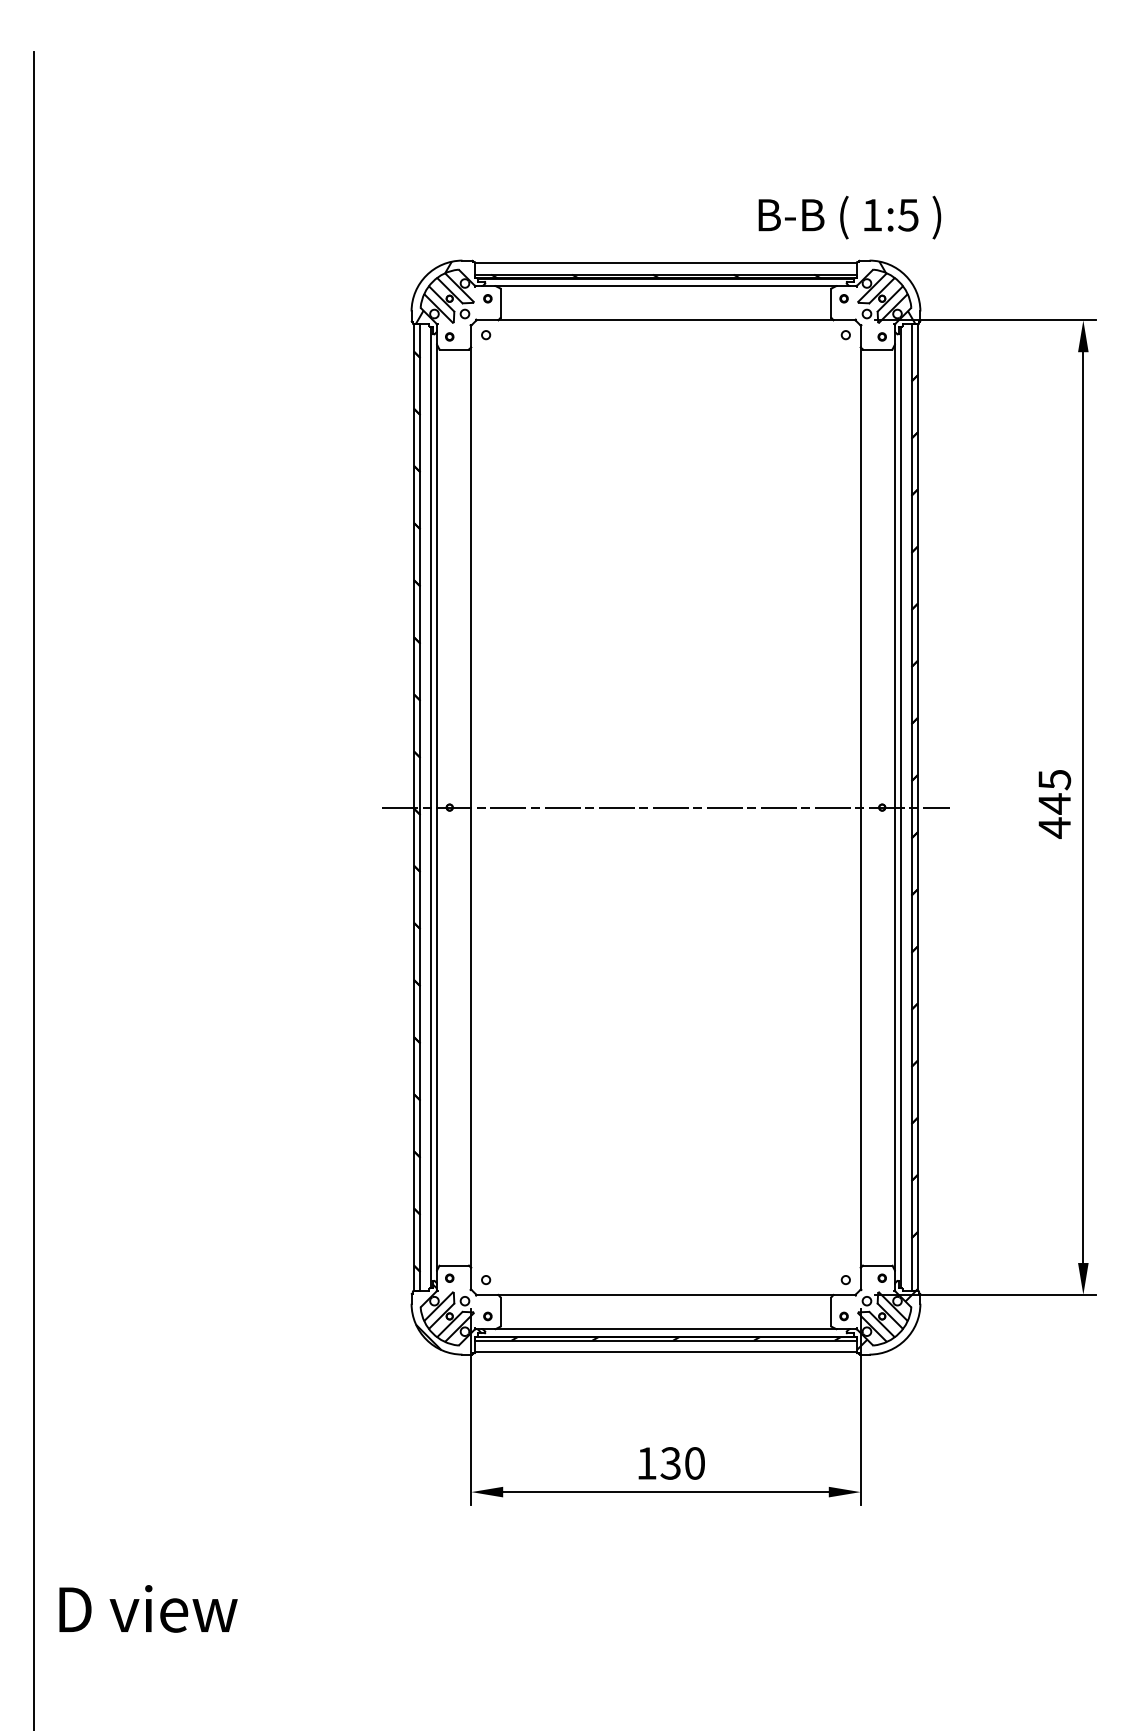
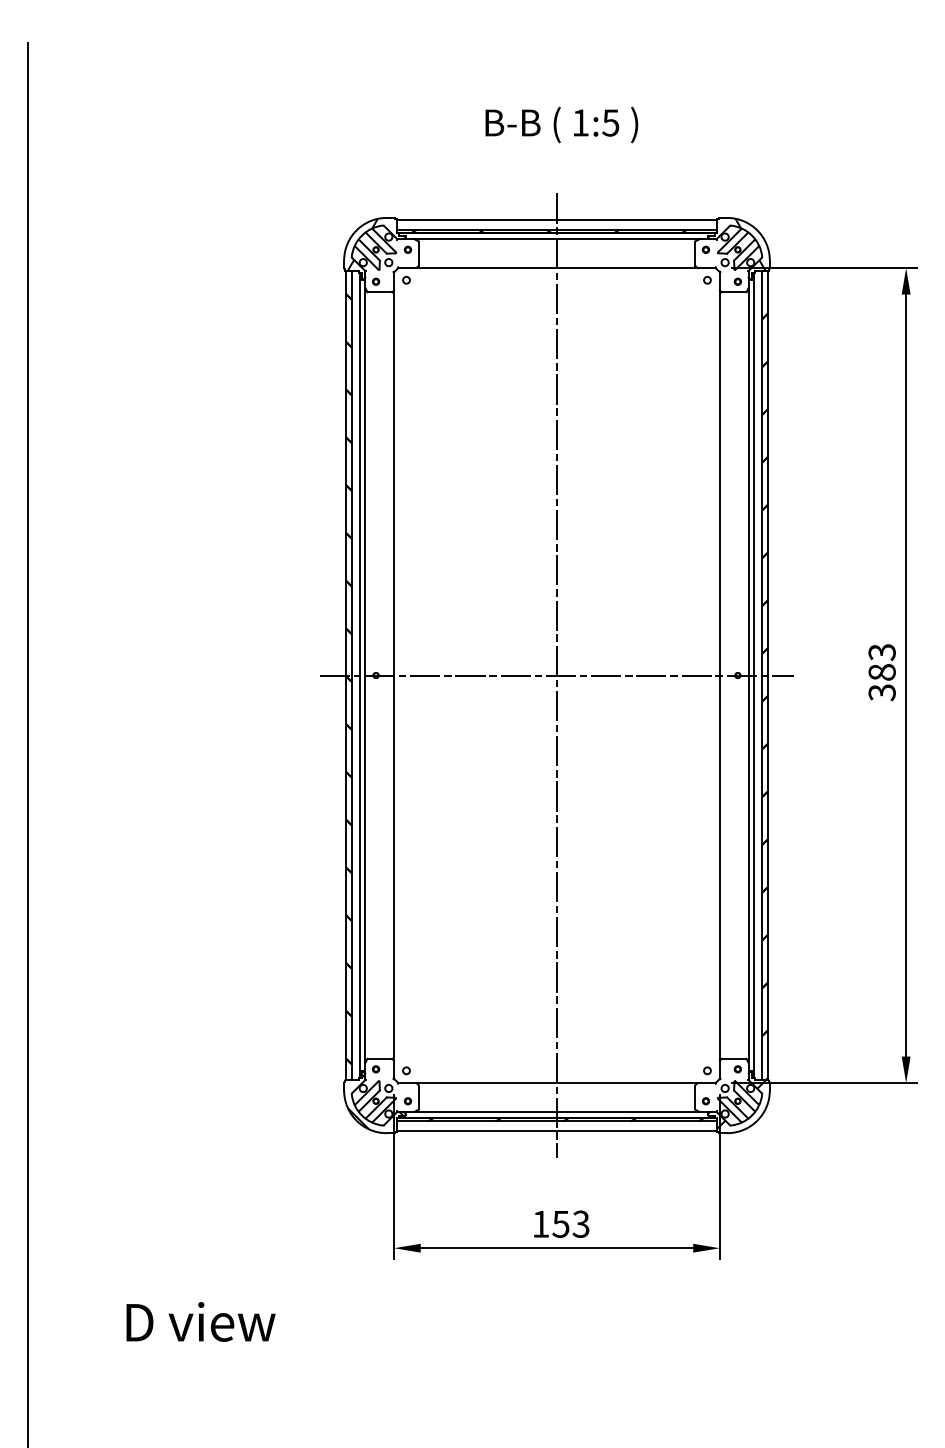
text: (849, 217) -> (561, 124), moved
text: (1053, 803) -> (881, 672), 445 -> 383
line: (665, 807) -> (556, 675), added
text: (683, 1462) -> (571, 1223), 130 -> 153
text: (147, 1608) -> (200, 1321), moved

